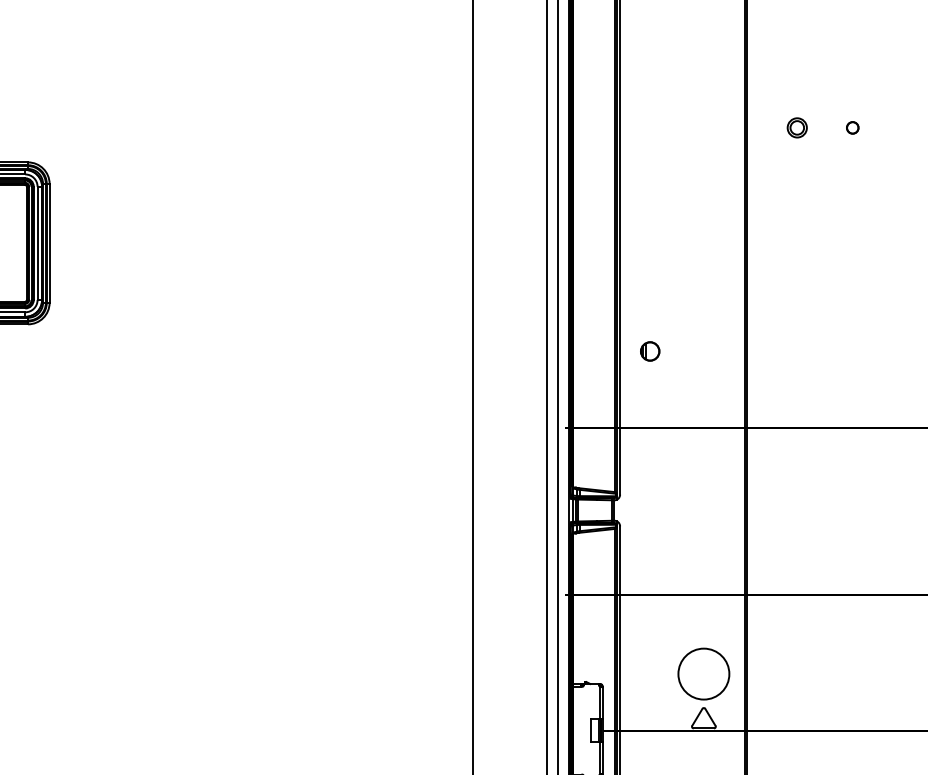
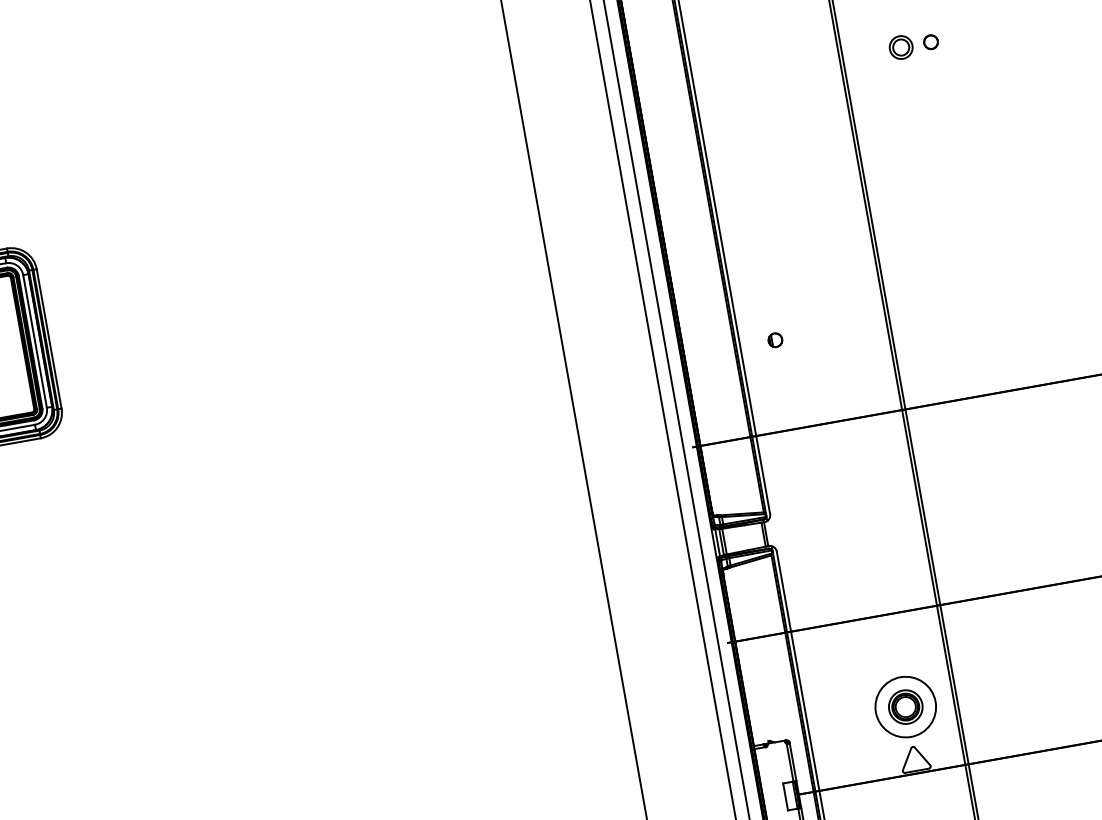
circle: (852, 127) -> (930, 41), moved
part: (649, 351) -> (774, 340), size x0.62
part: (703, 674) -> (905, 707), added

